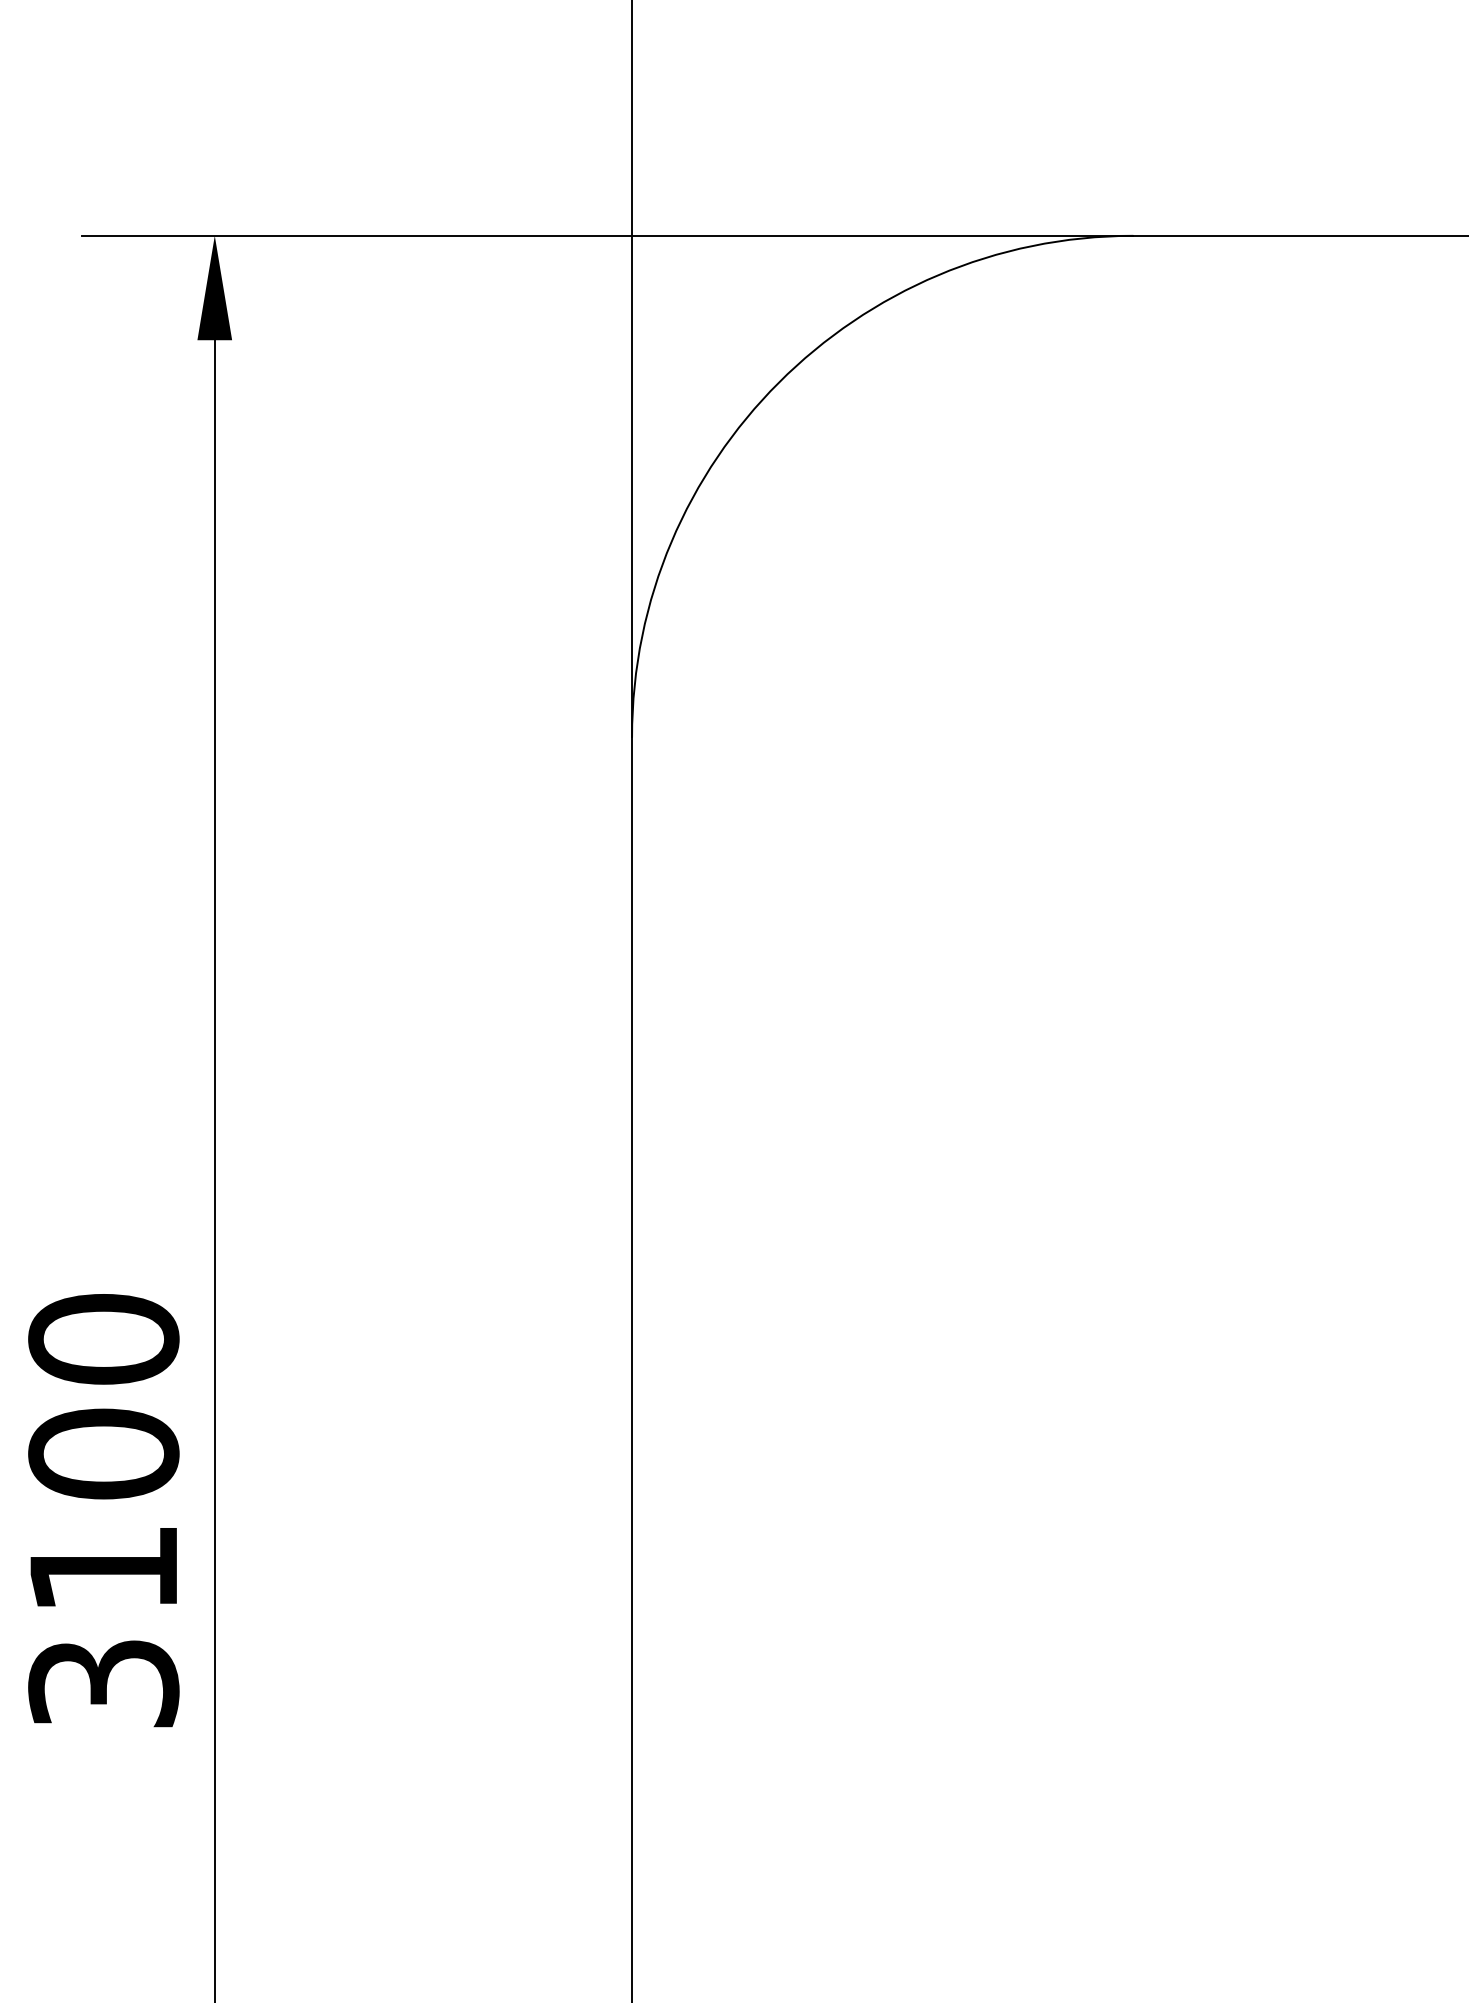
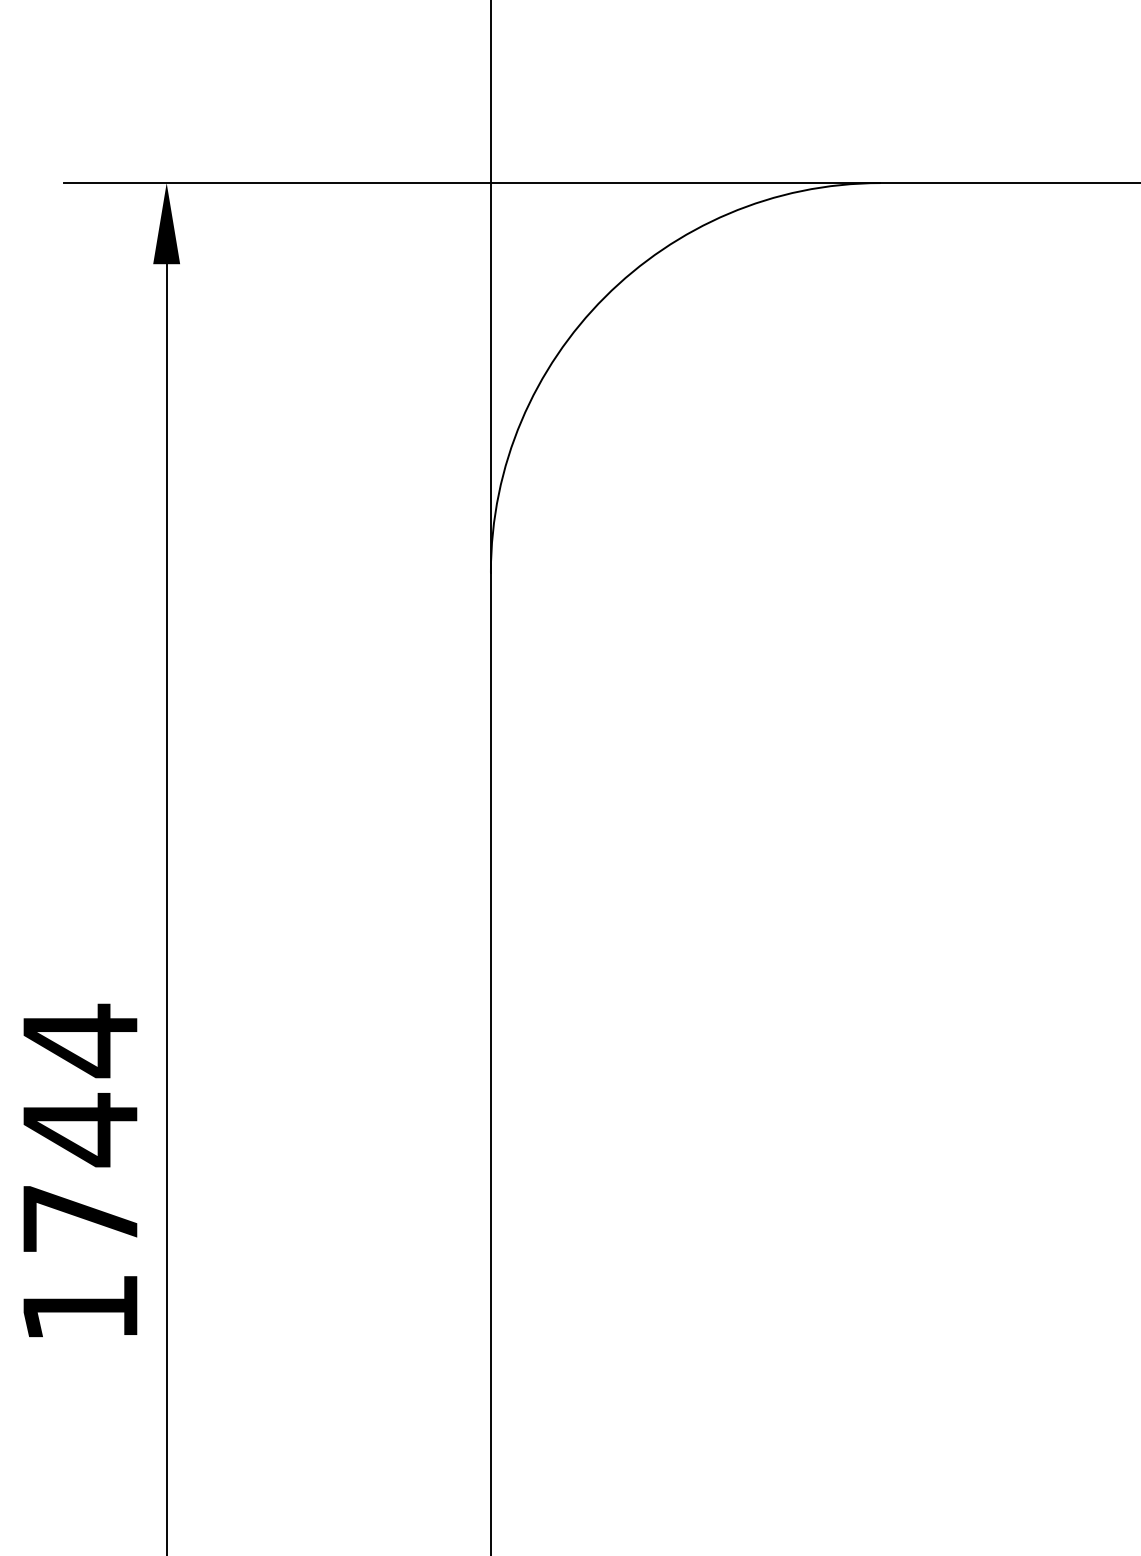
text: (103, 1509) -> (80, 1172), 3100 -> 1744

